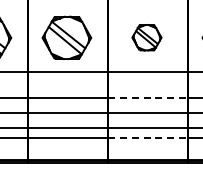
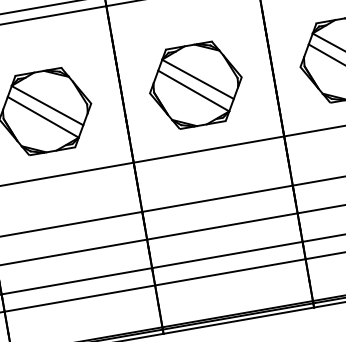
part: (146, 37) -> (194, 84), size x1.67
line: (148, 98) -> (218, 198), dashed -> solid
line: (148, 137) -> (231, 272), dashed -> solid

